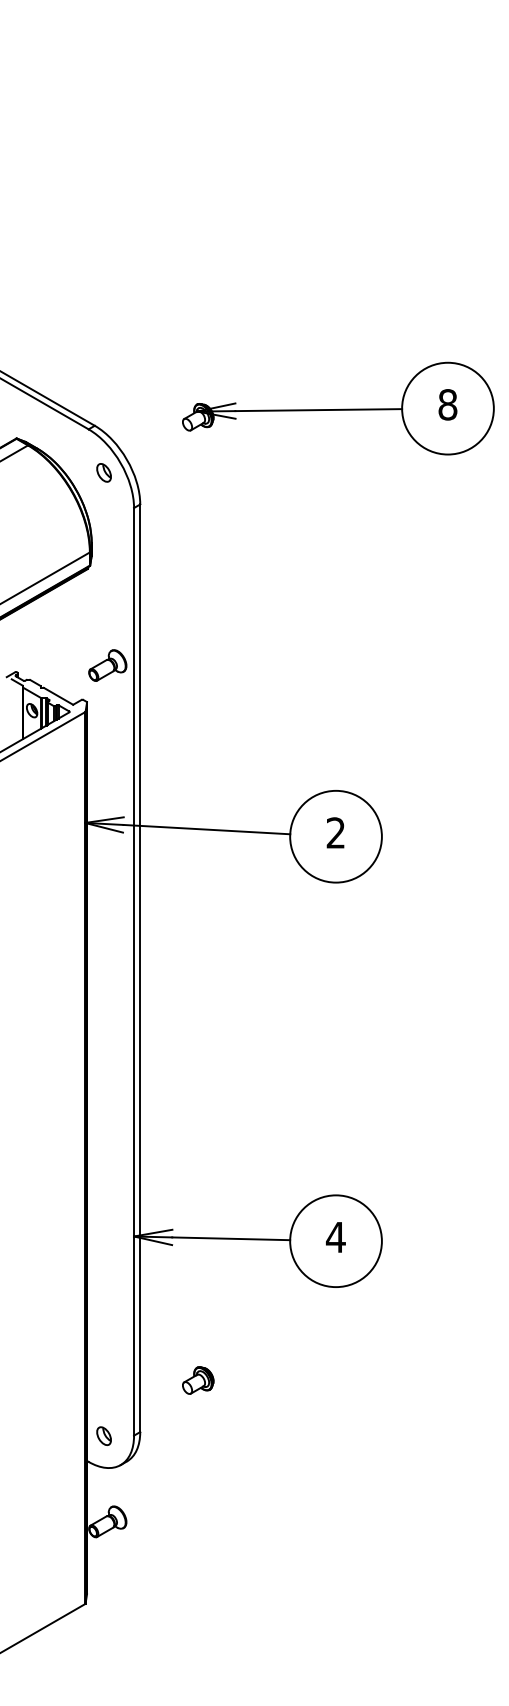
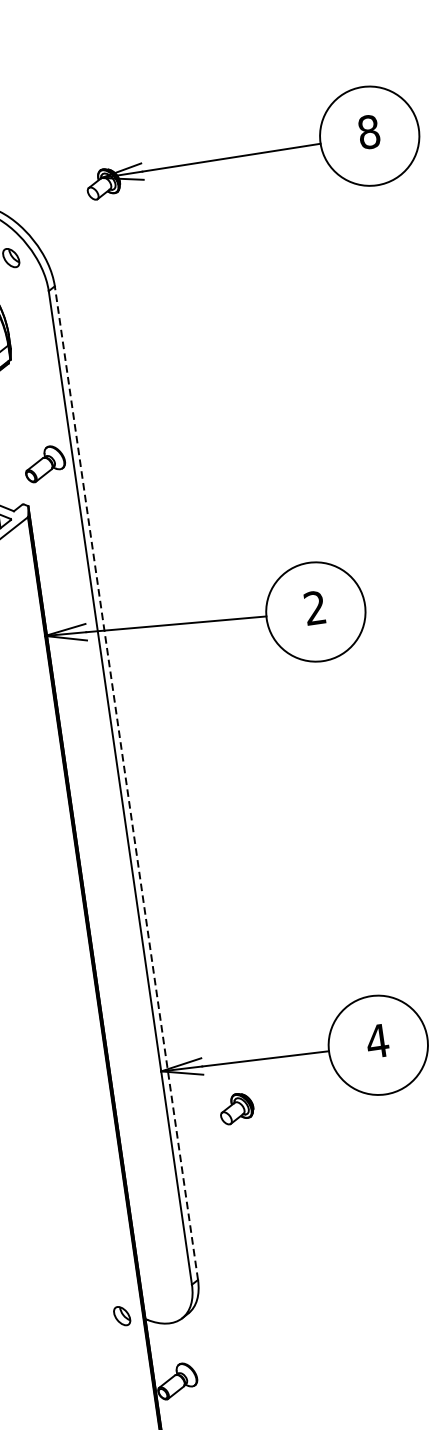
line: (140, 968) -> (126, 783), solid -> dashed
part: (198, 1380) -> (237, 1108), moved
part: (103, 1435) -> (121, 1315), moved

